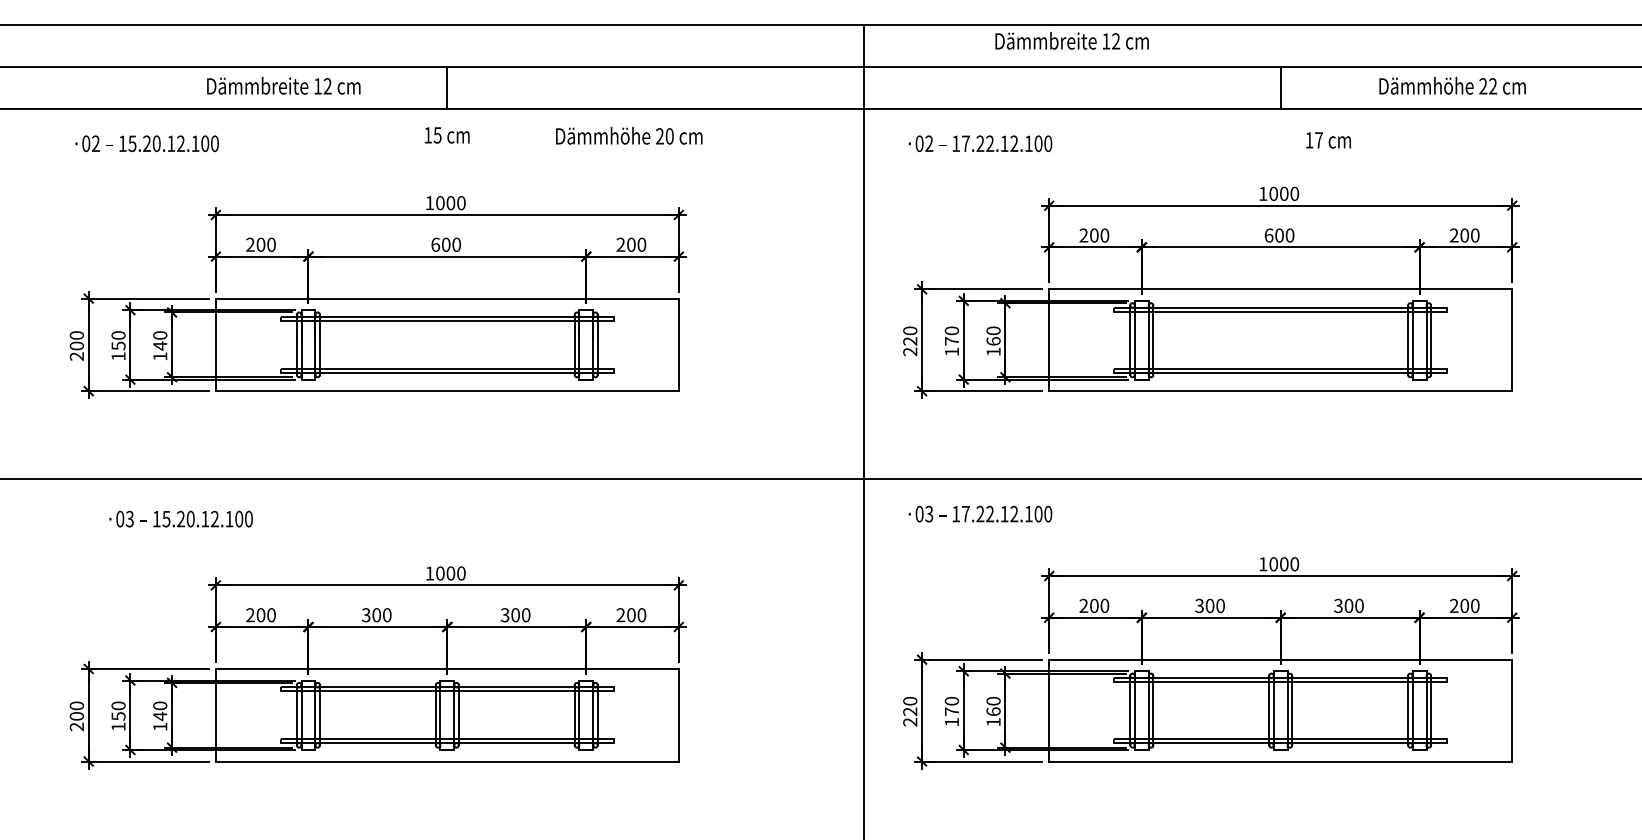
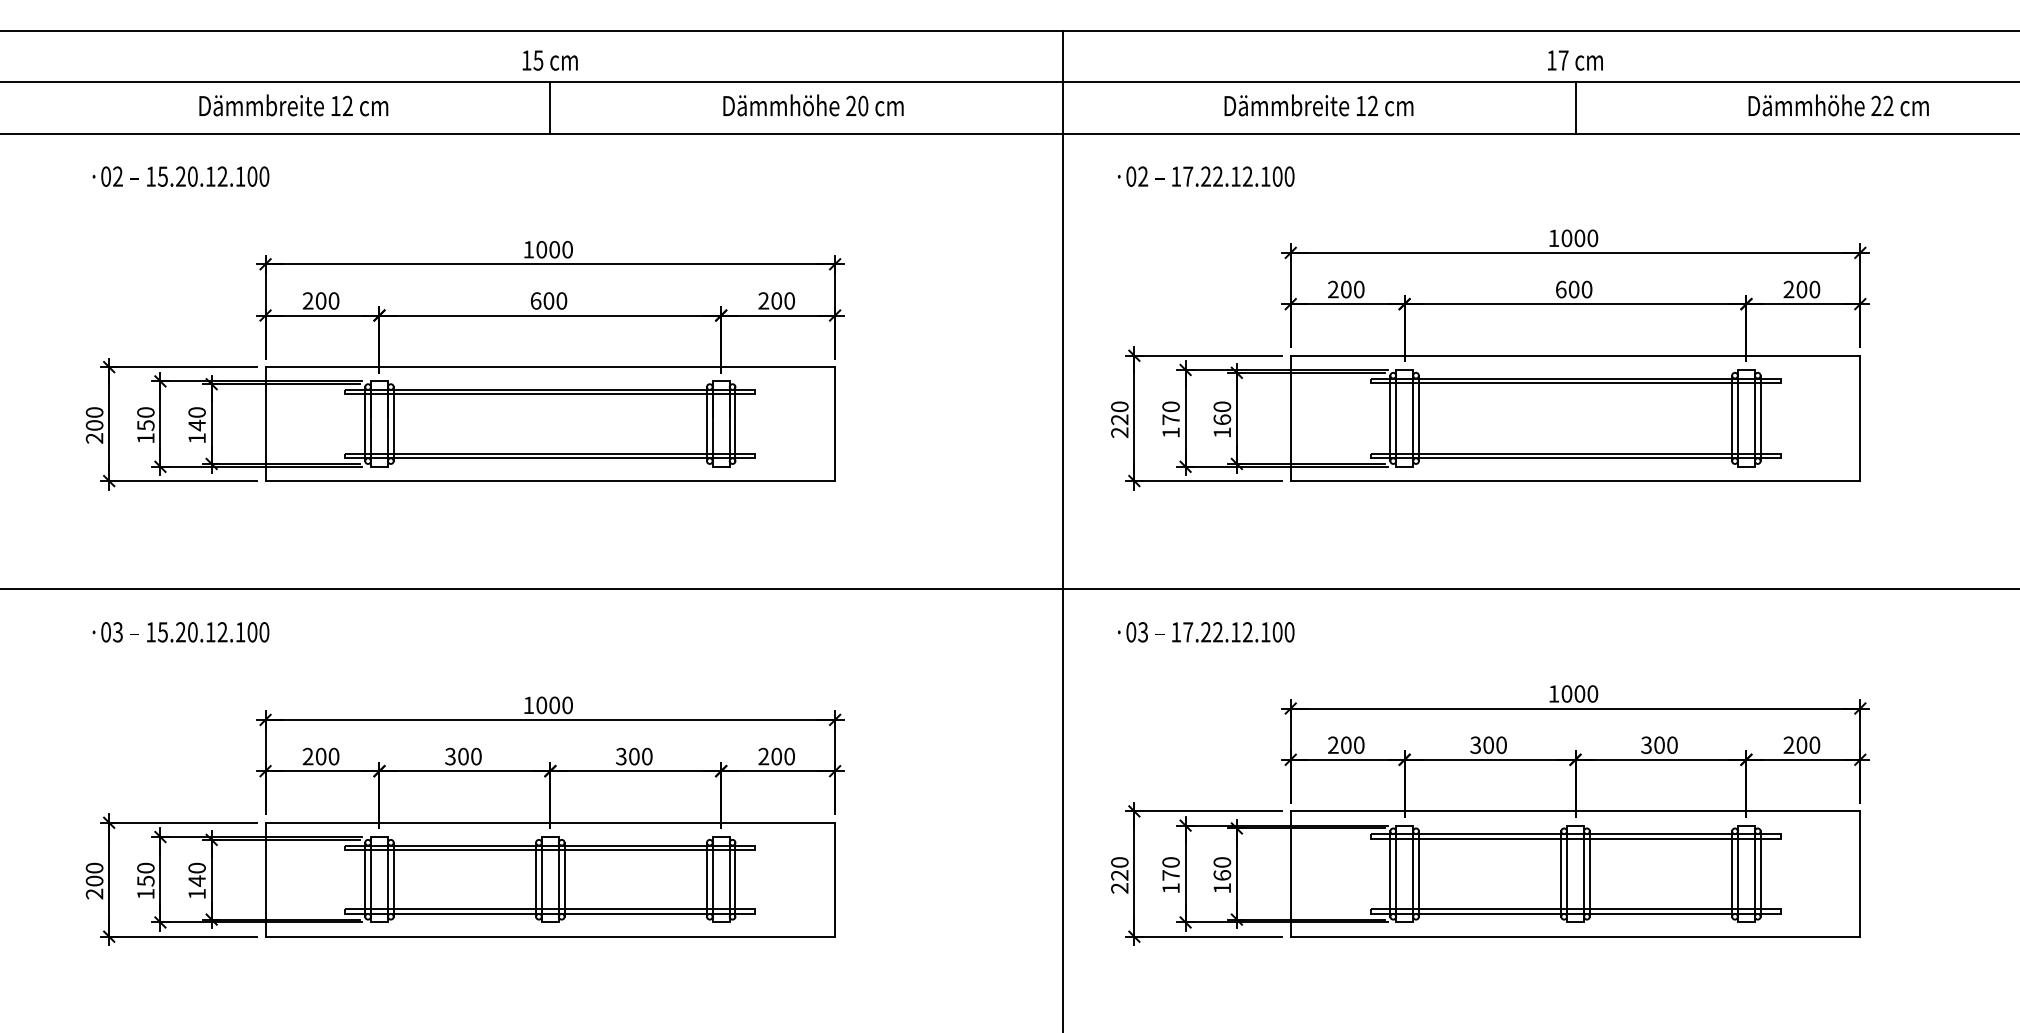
text: (1071, 40) -> (1318, 104), moved
text: (283, 85) -> (293, 104), moved
text: (1452, 85) -> (1838, 104), moved
text: (447, 135) -> (550, 60), moved
text: (629, 135) -> (813, 104), moved
text: (1328, 140) -> (1575, 60), moved
text: (180, 518) -> (180, 631), moved

